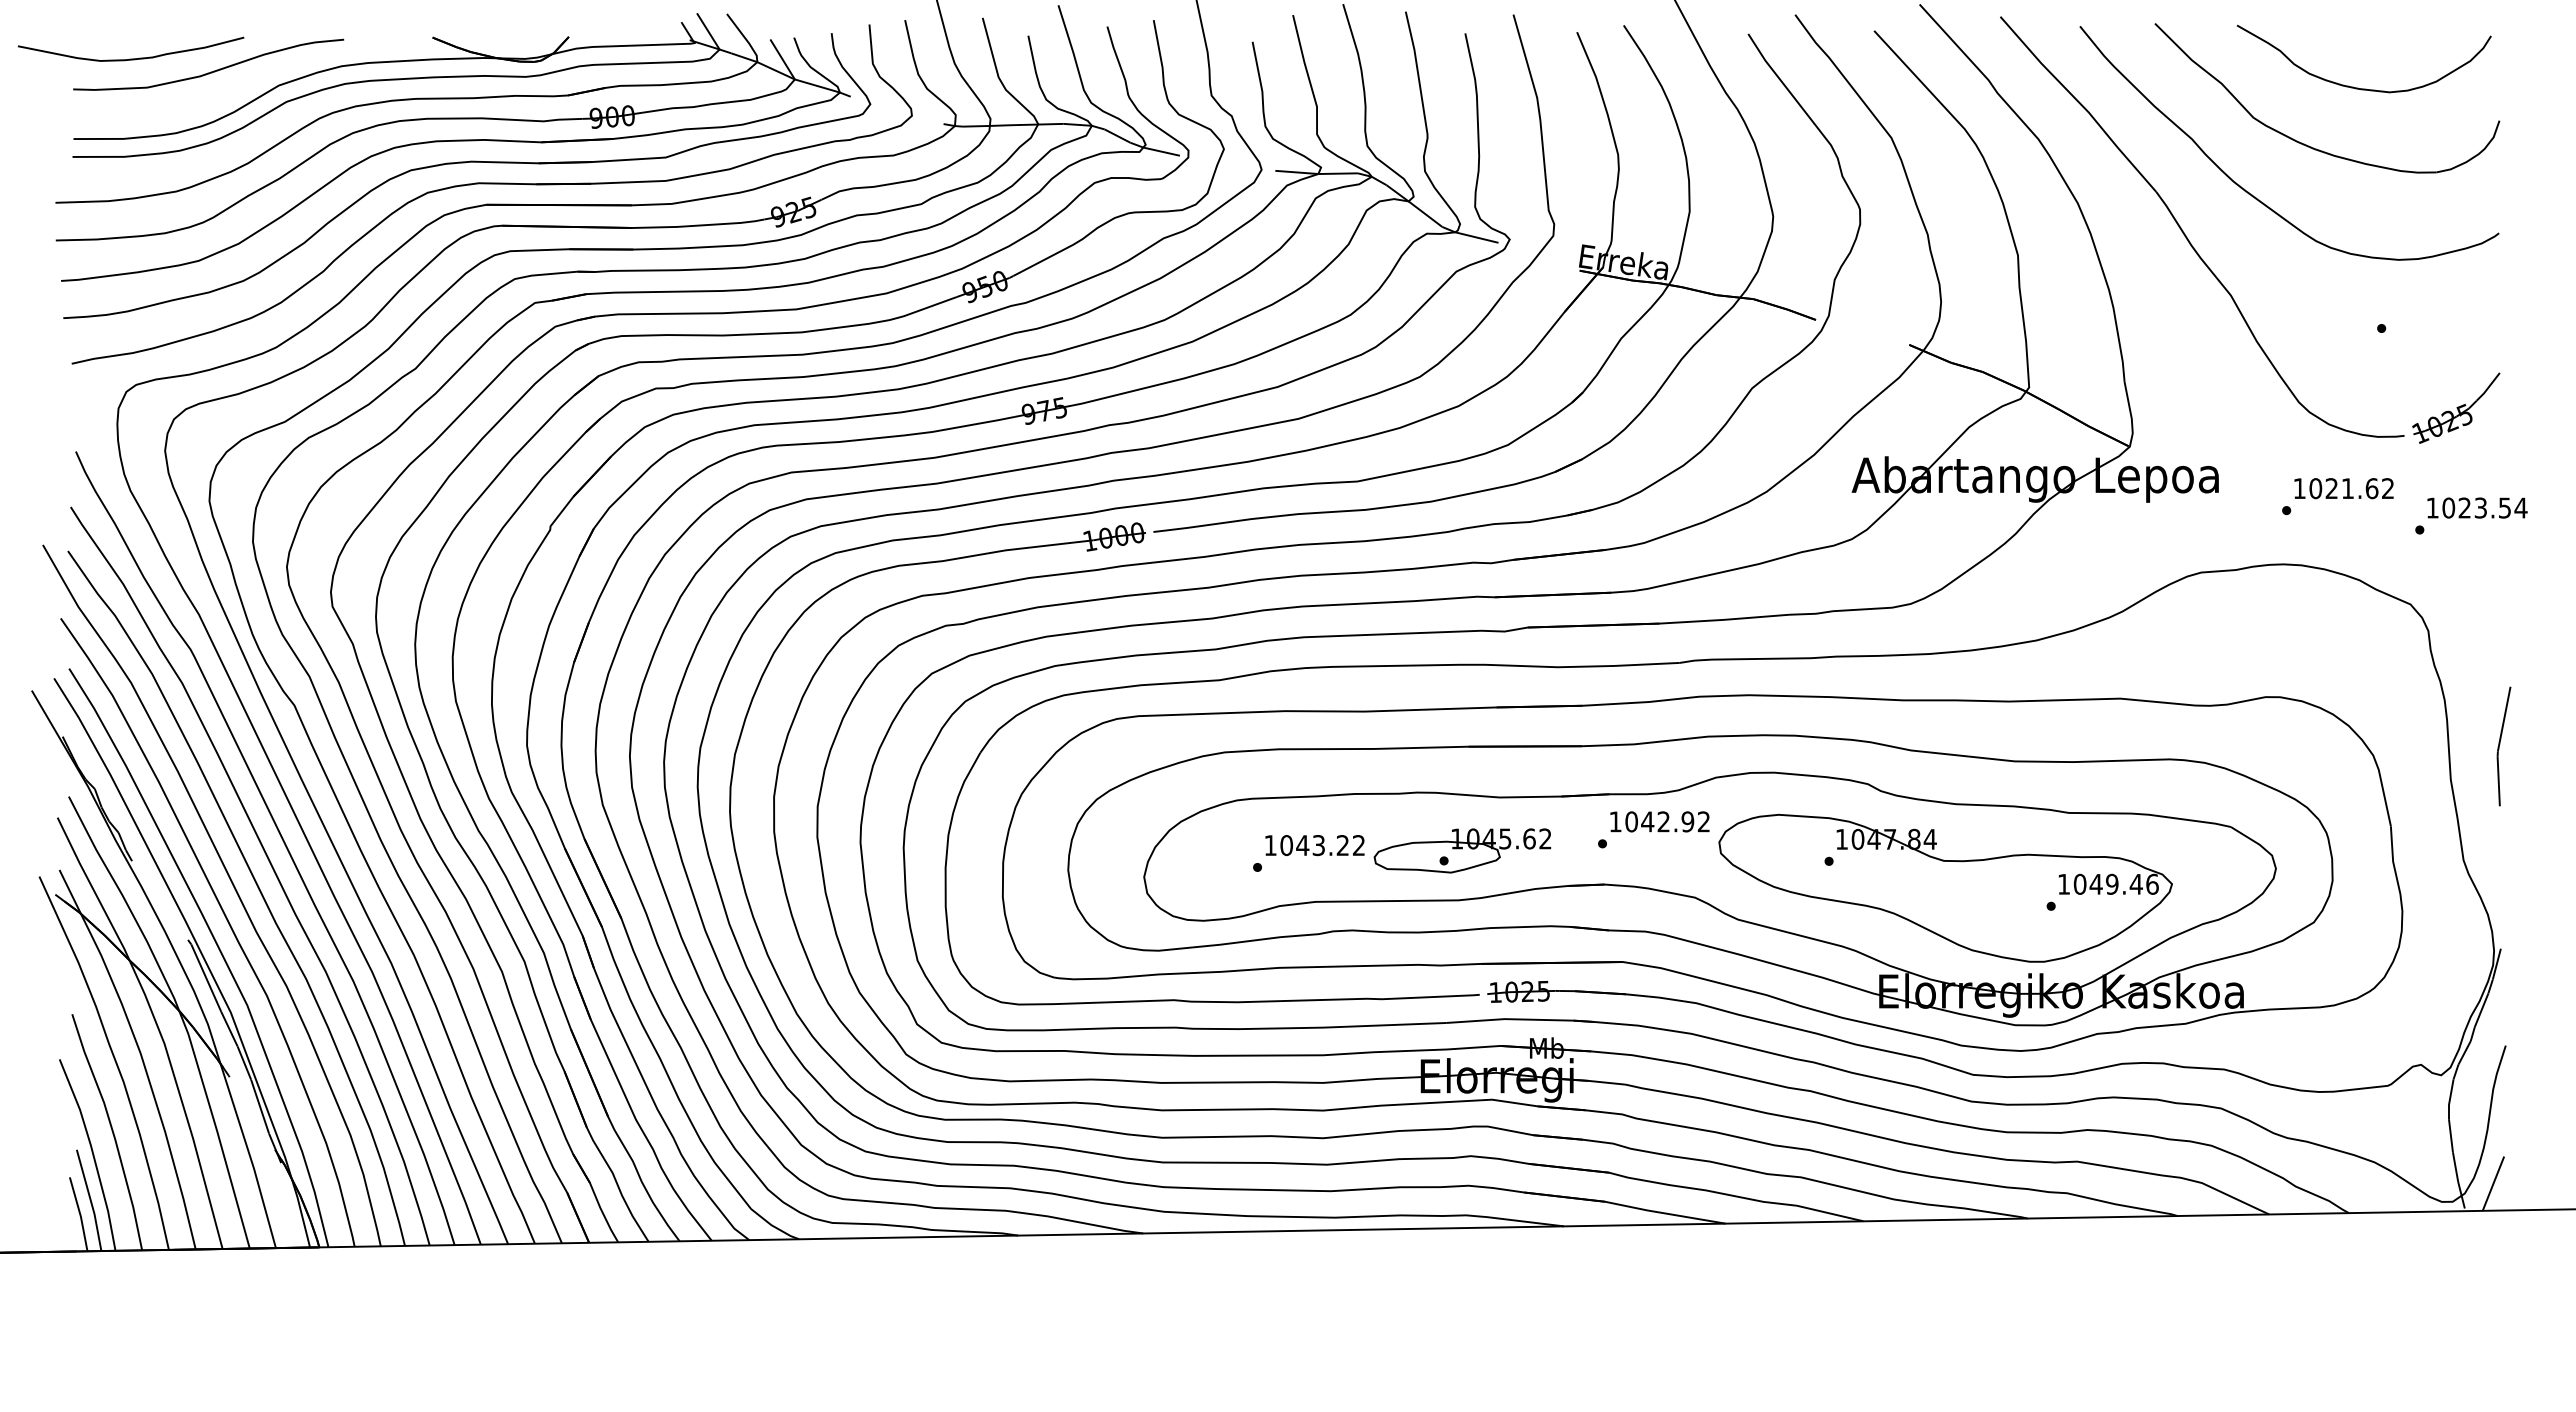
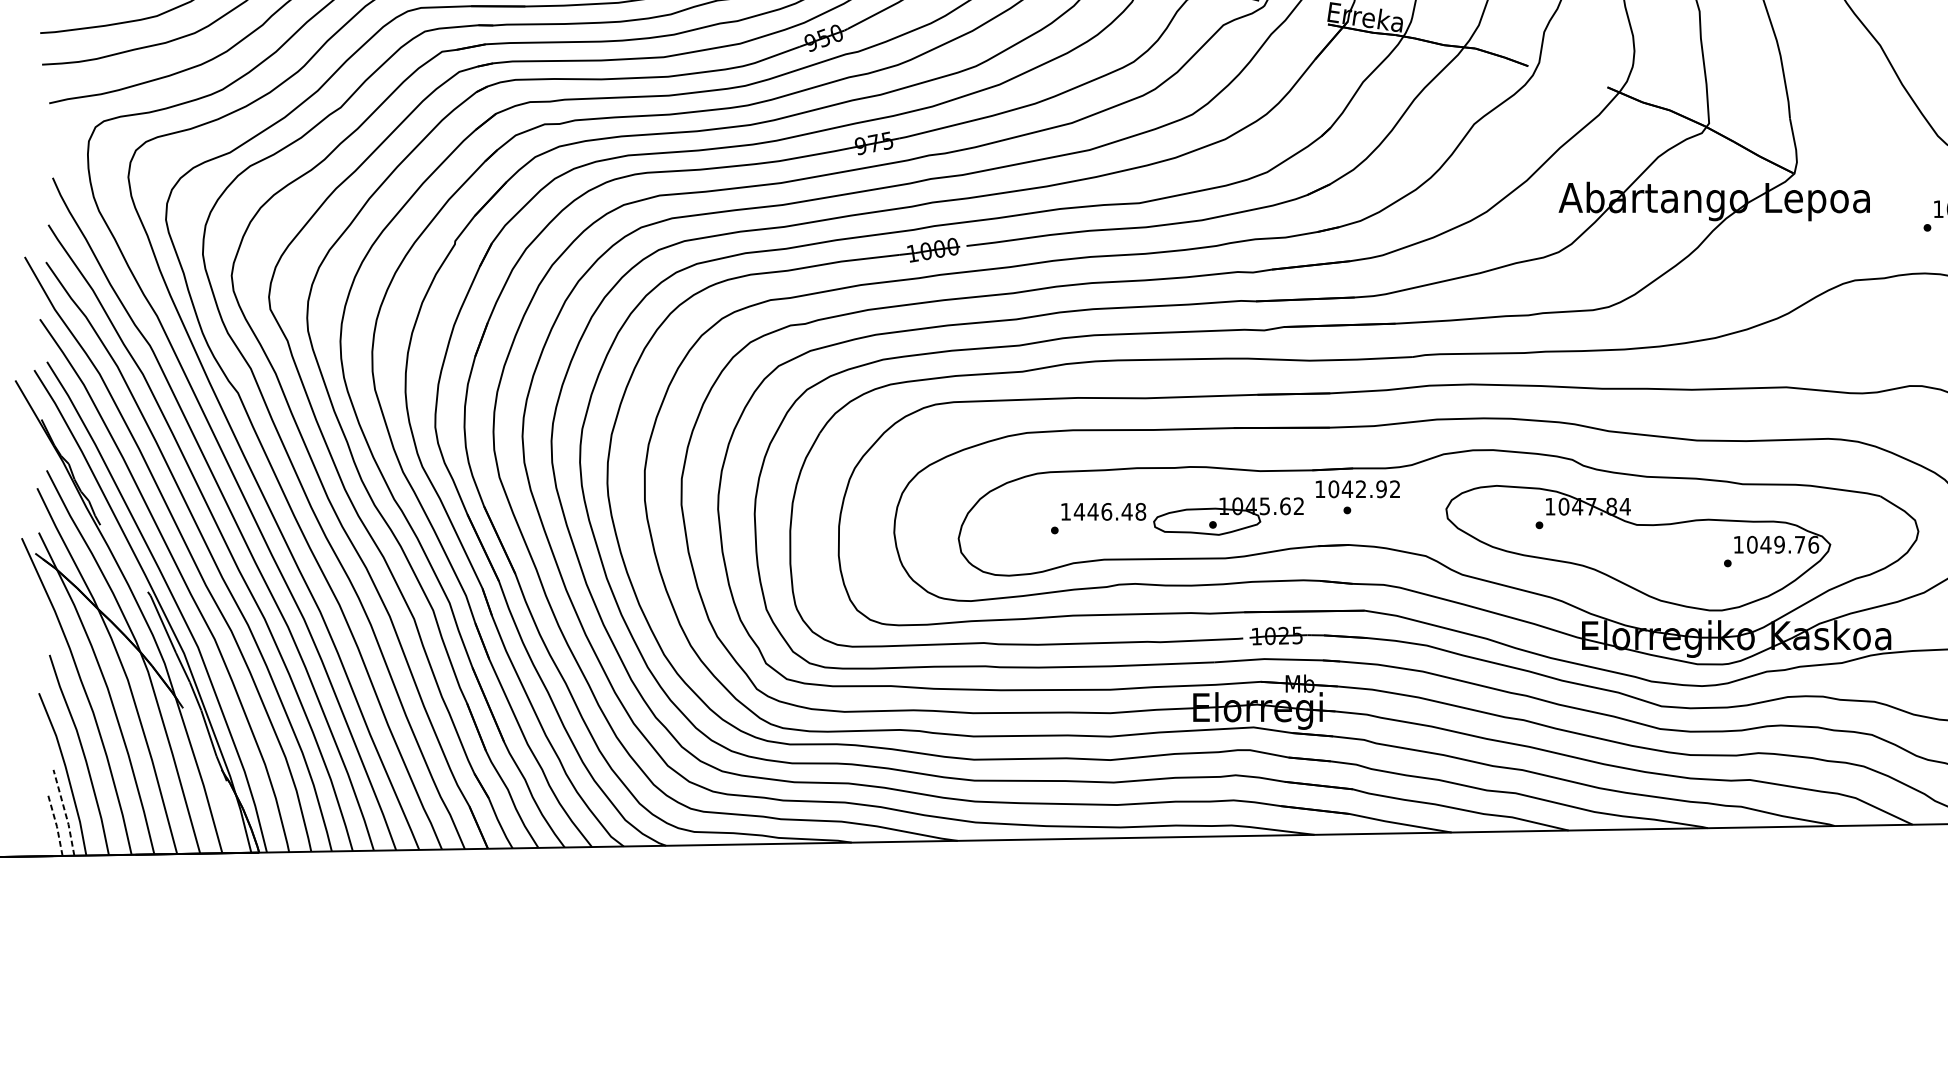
text: (1659, 821) -> (1357, 488), moved
text: (1322, 845) -> (1109, 511), 1043.22 -> 1446.48
text: (2135, 884) -> (1799, 544), 1049.46 -> 1049.76
line: (90, 1200) -> (65, 812), solid -> dashed
line: (80, 1214) -> (56, 824), solid -> dashed

